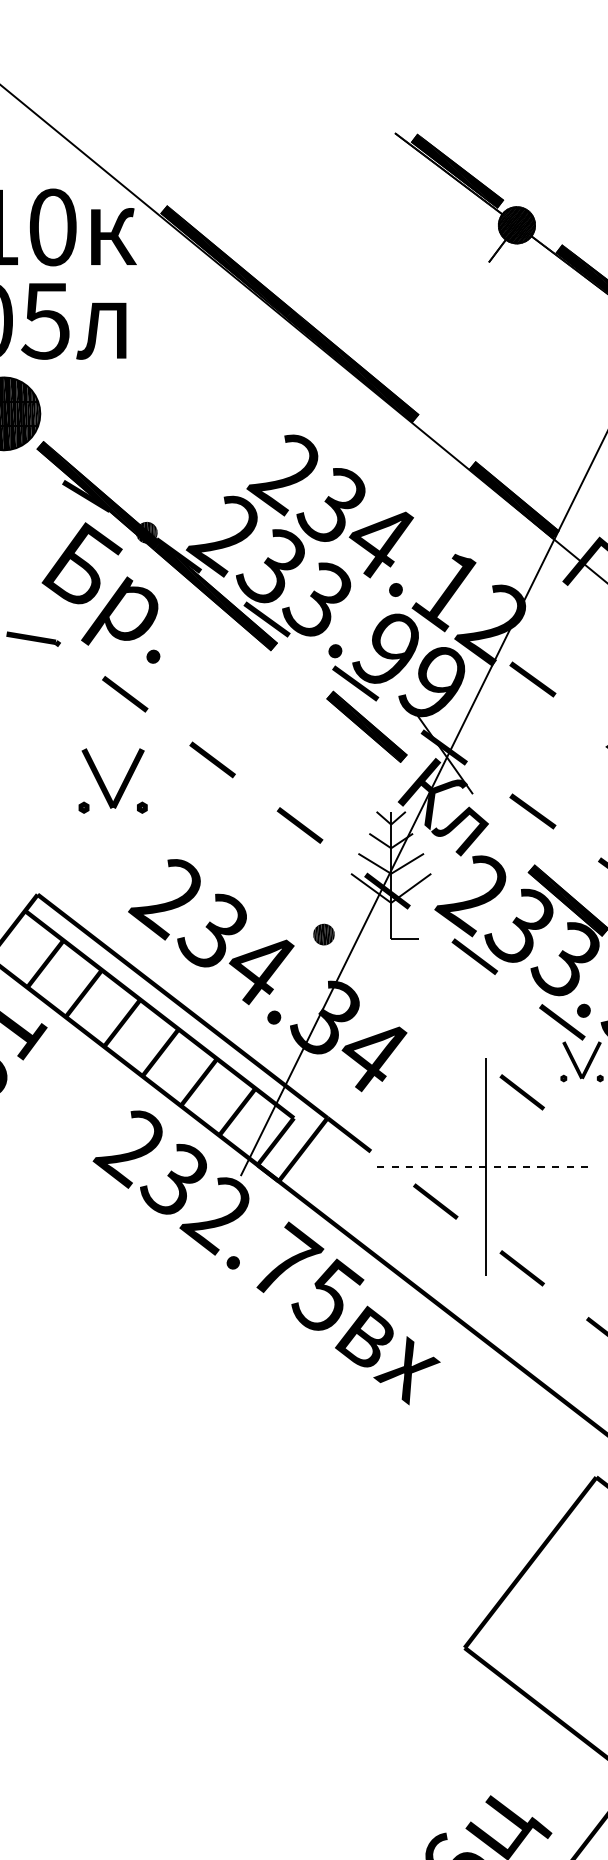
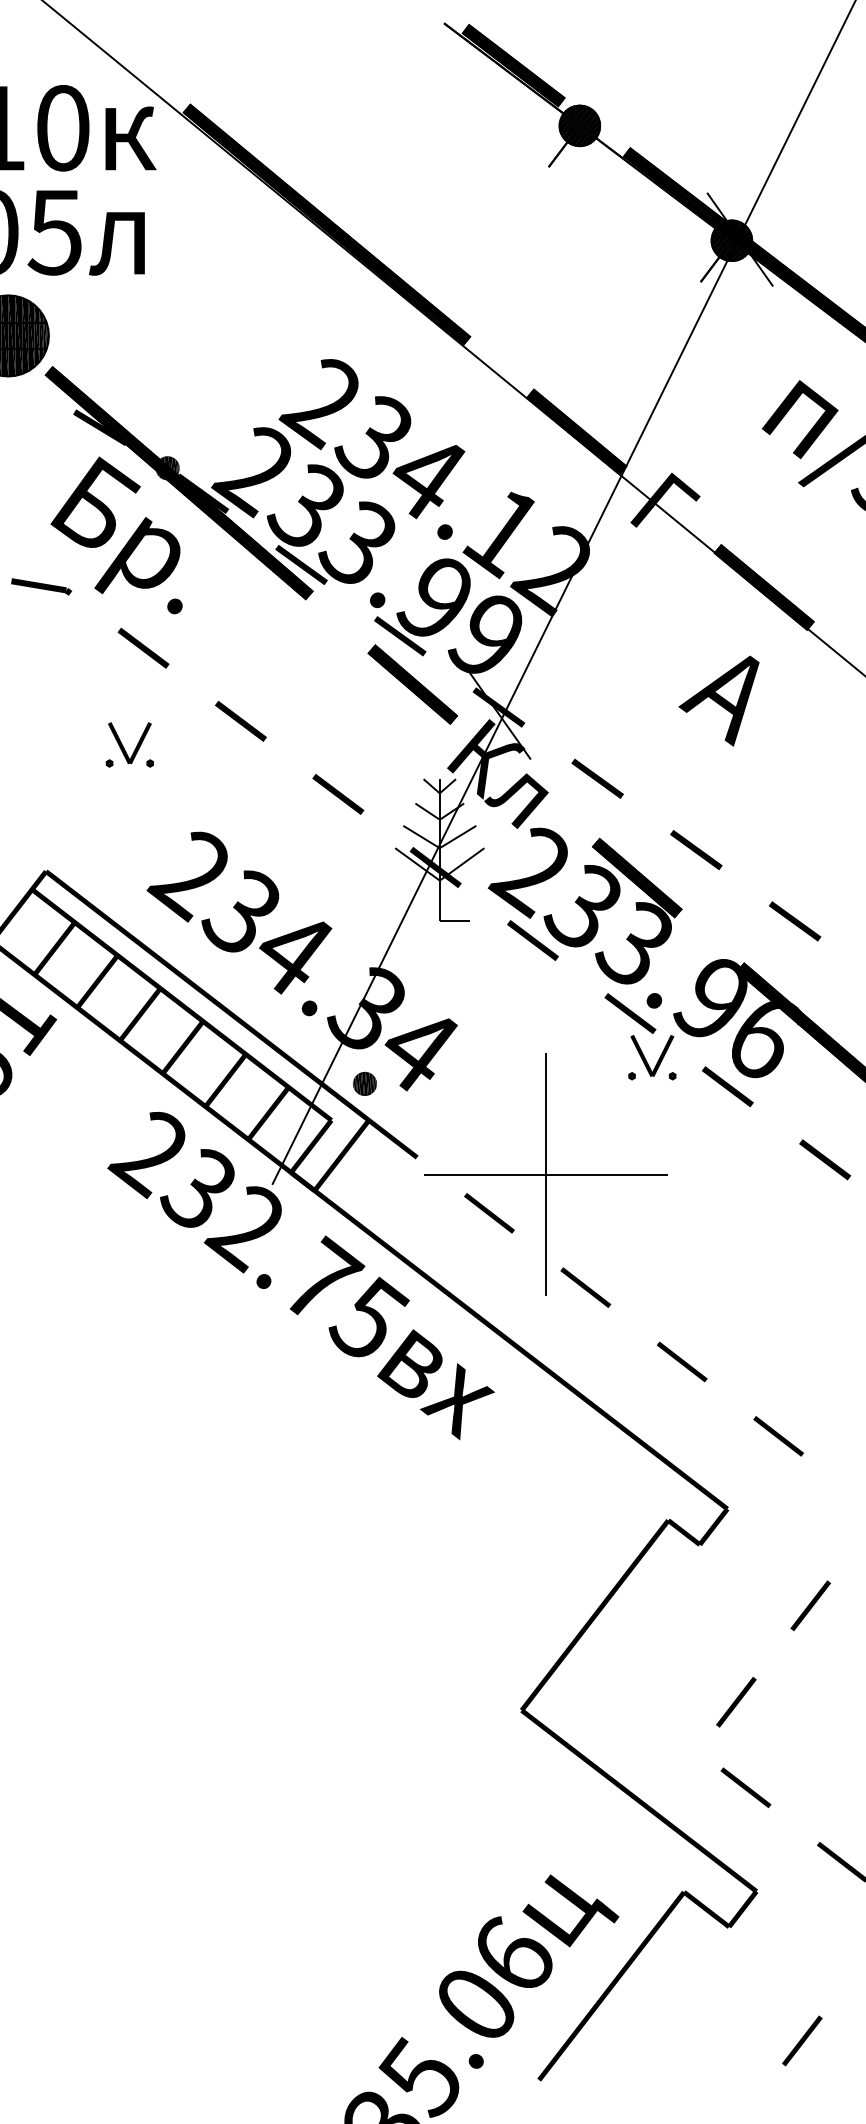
line: (532, 679) -> (597, 631), removed
part: (112, 780) -> (129, 744), size x0.62
part: (323, 934) -> (364, 1083), moved
line: (521, 1092) -> (585, 1091), removed
line: (486, 1166) -> (545, 1174), dashed -> solid

